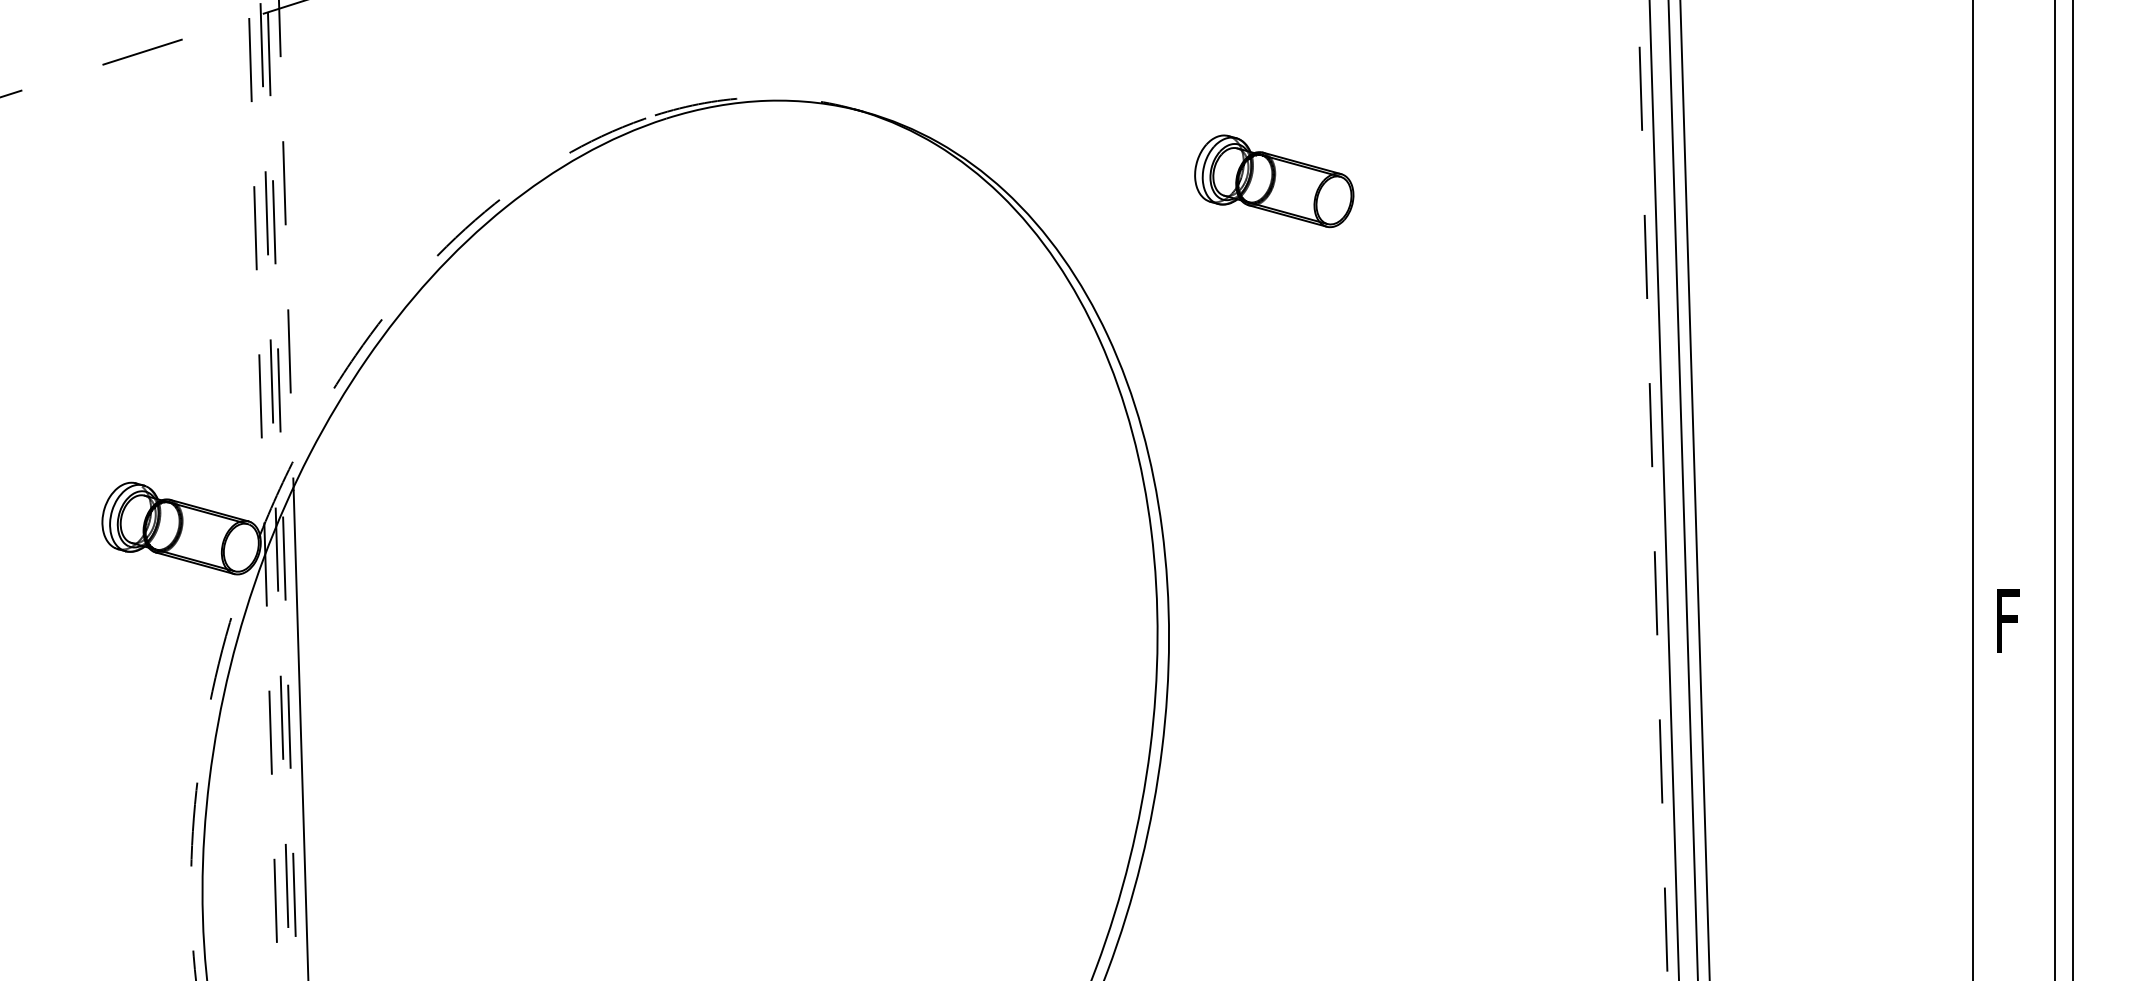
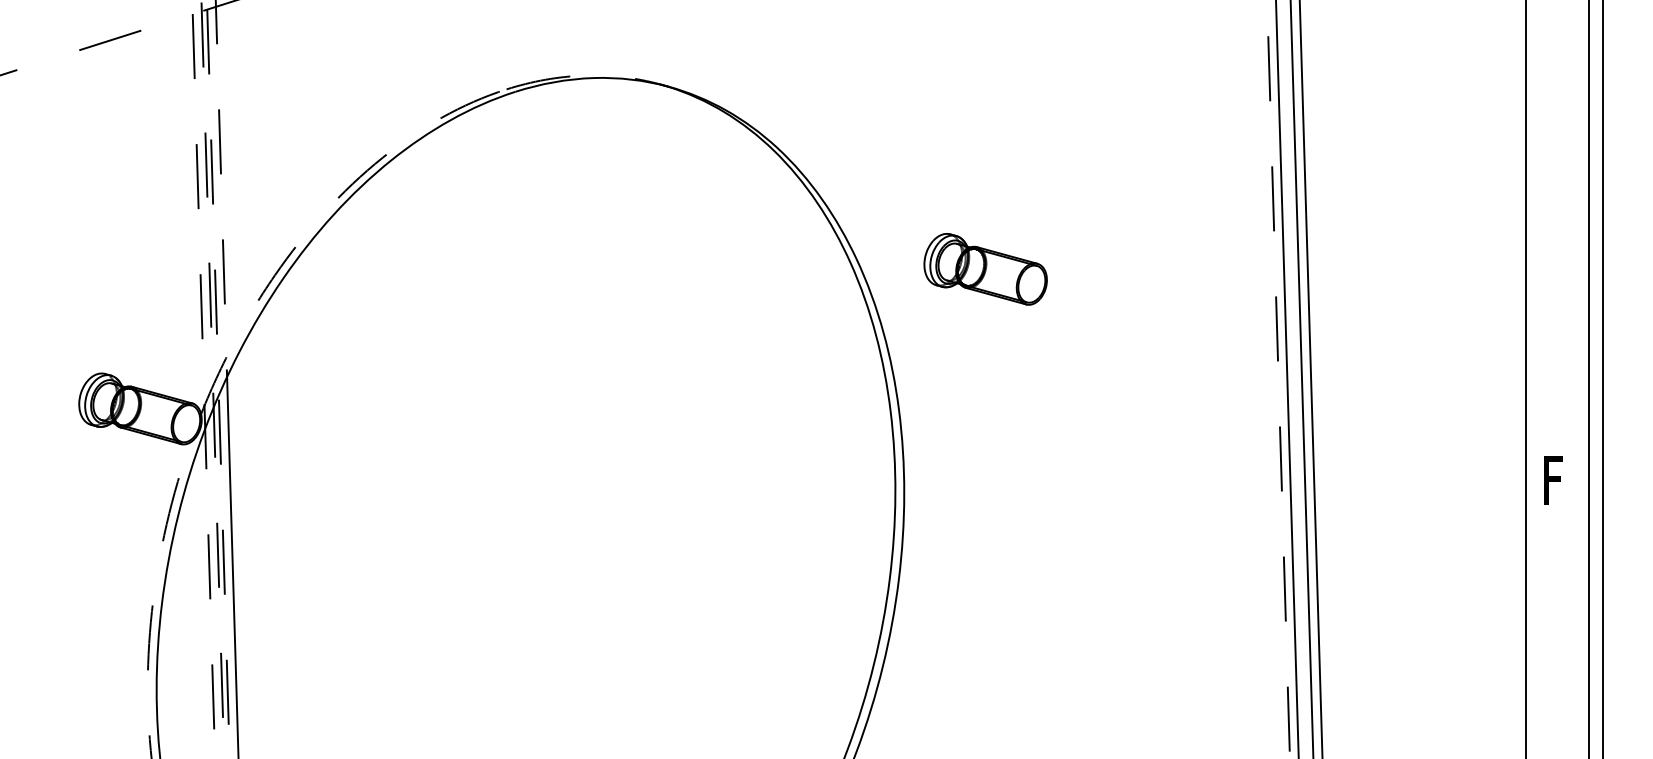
part: (1274, 181) -> (985, 269), moved

